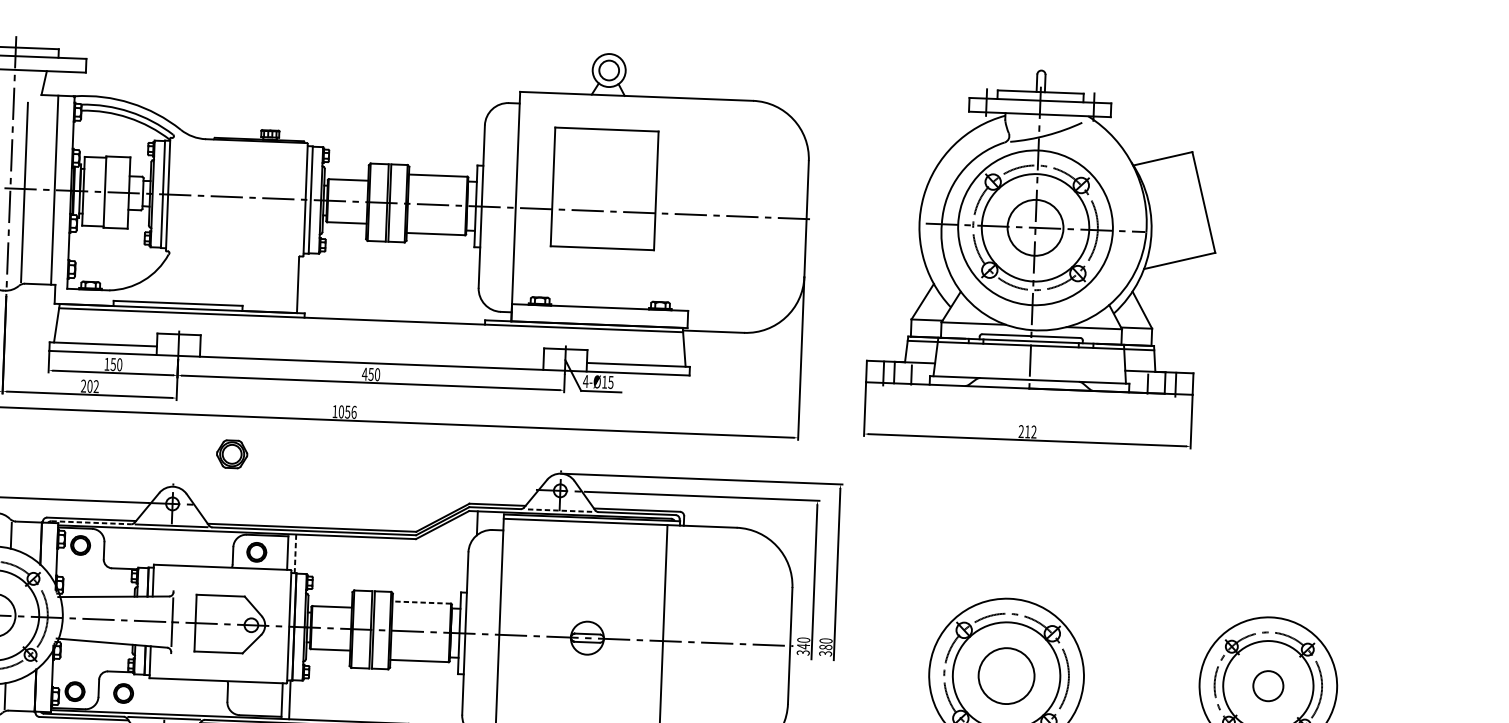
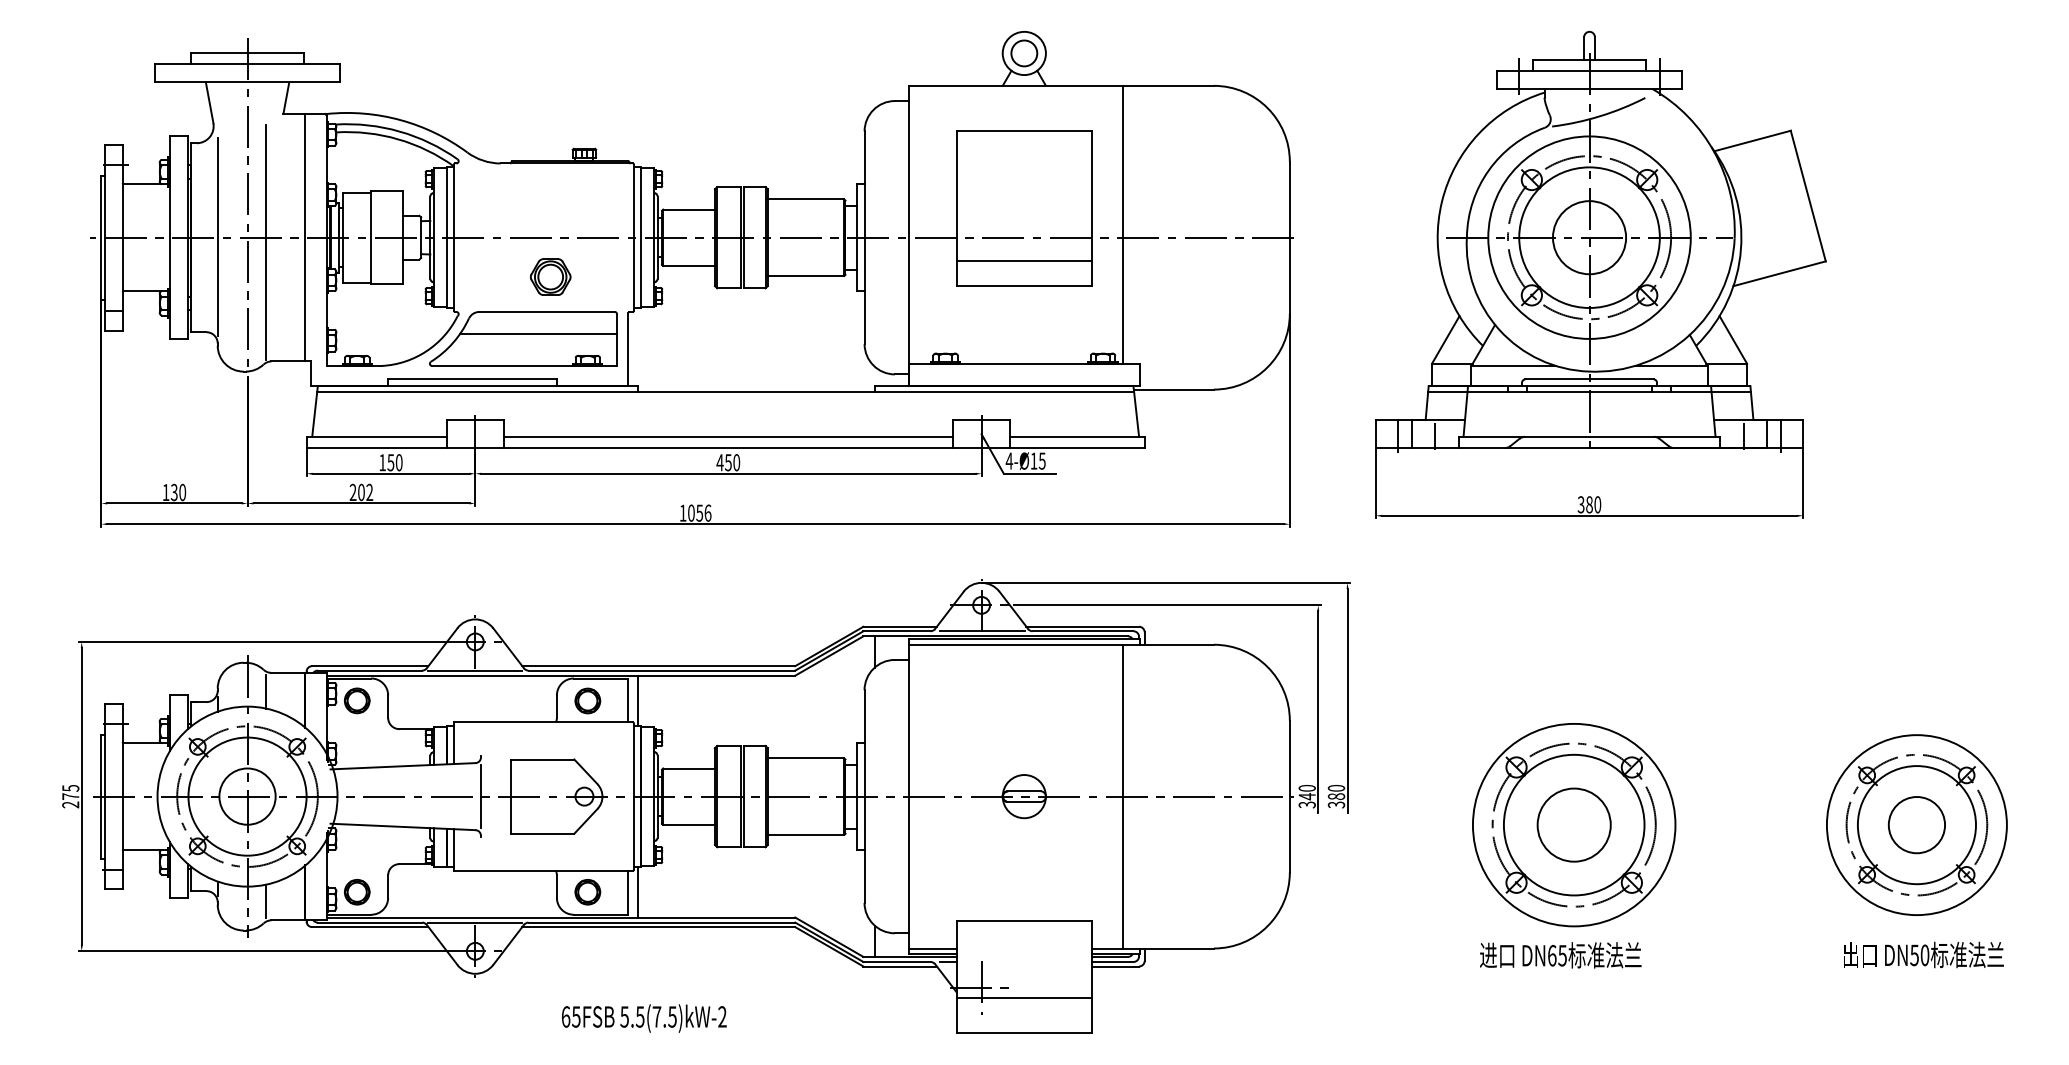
line: (679, 204) -> (1123, 224), added
line: (602, 229) -> (1023, 261), added
part: (218, 273) -> (523, 338), added
line: (372, 354) -> (728, 436), added
text: (1027, 431) -> (1589, 504), 212 -> 380
part: (232, 453) -> (550, 276), moved
line: (560, 510) -> (982, 631), dashed -> solid
line: (91, 522) -> (370, 670), dashed -> solid
line: (295, 554) -> (638, 701), dashed -> solid
line: (421, 602) -> (805, 758), dashed -> solid
circle: (1268, 686) -> (1916, 825), size x1.43
part: (123, 693) -> (587, 892), moved

